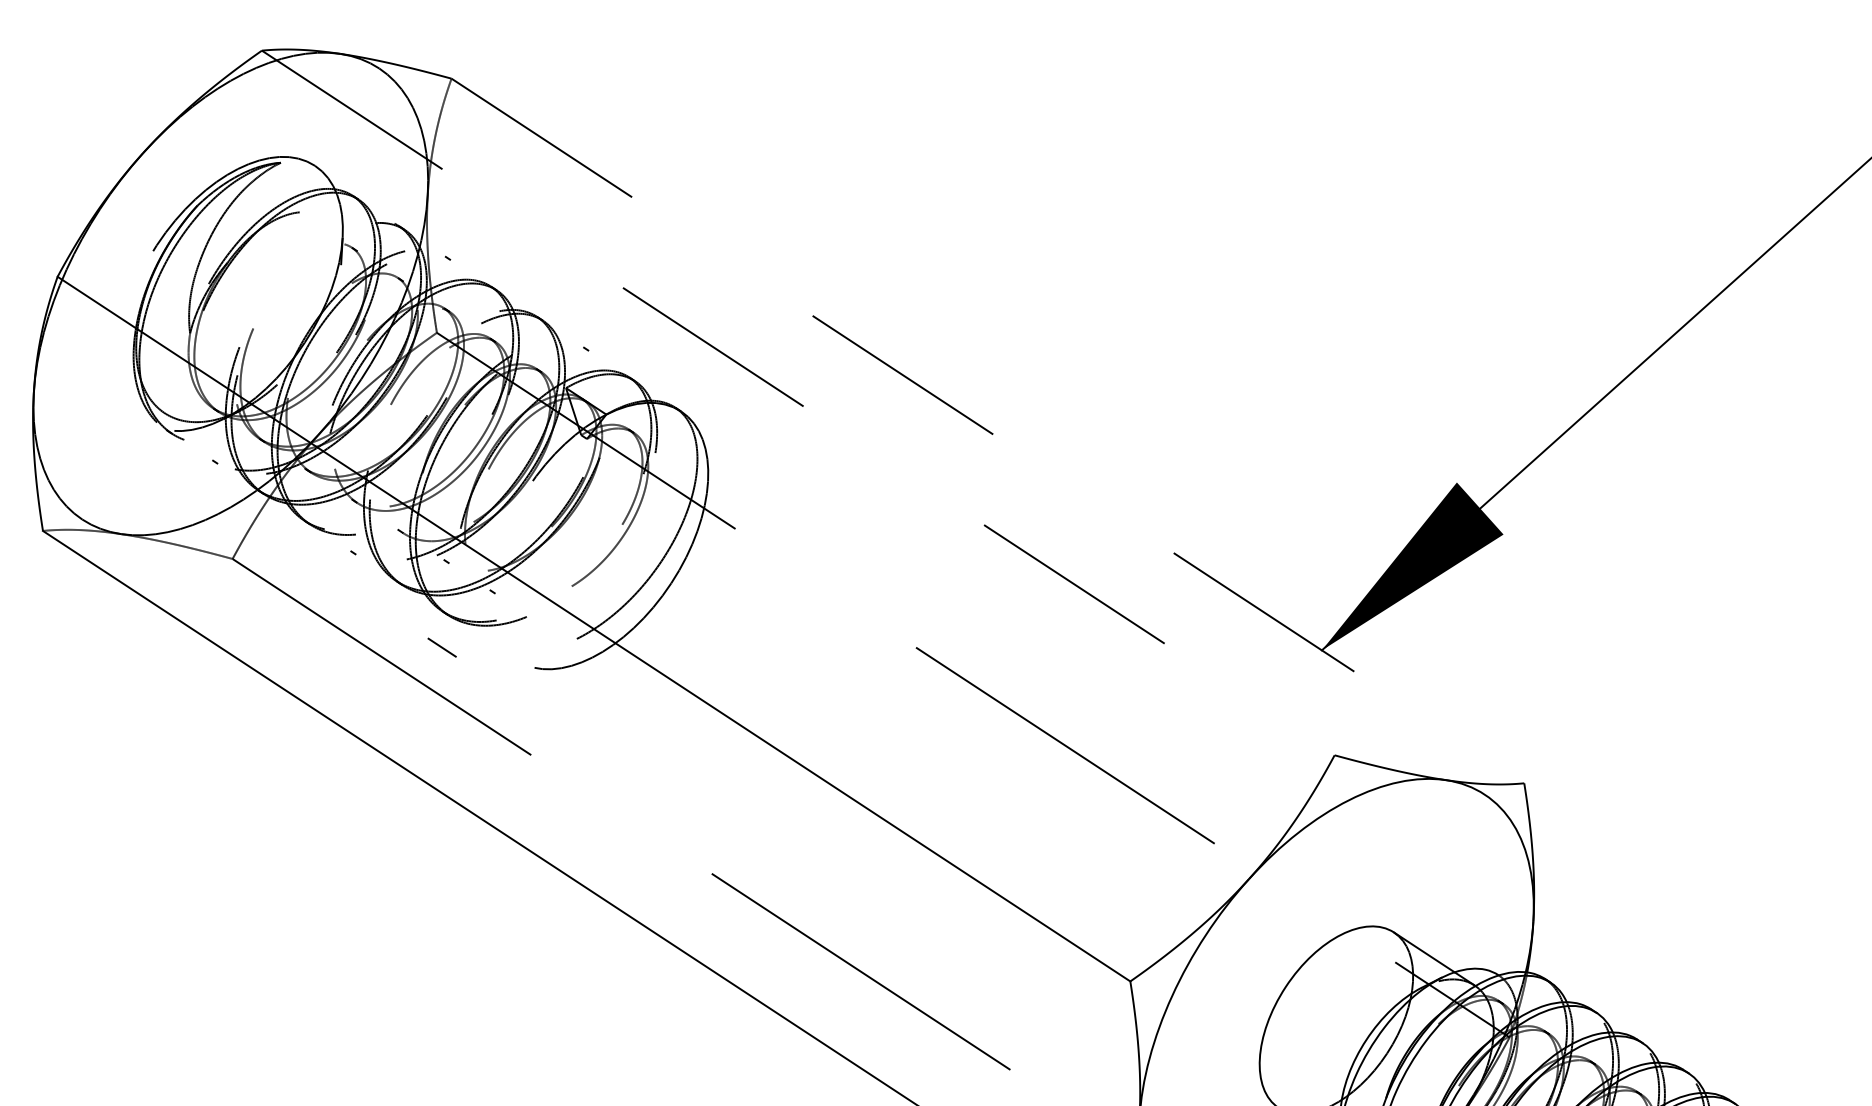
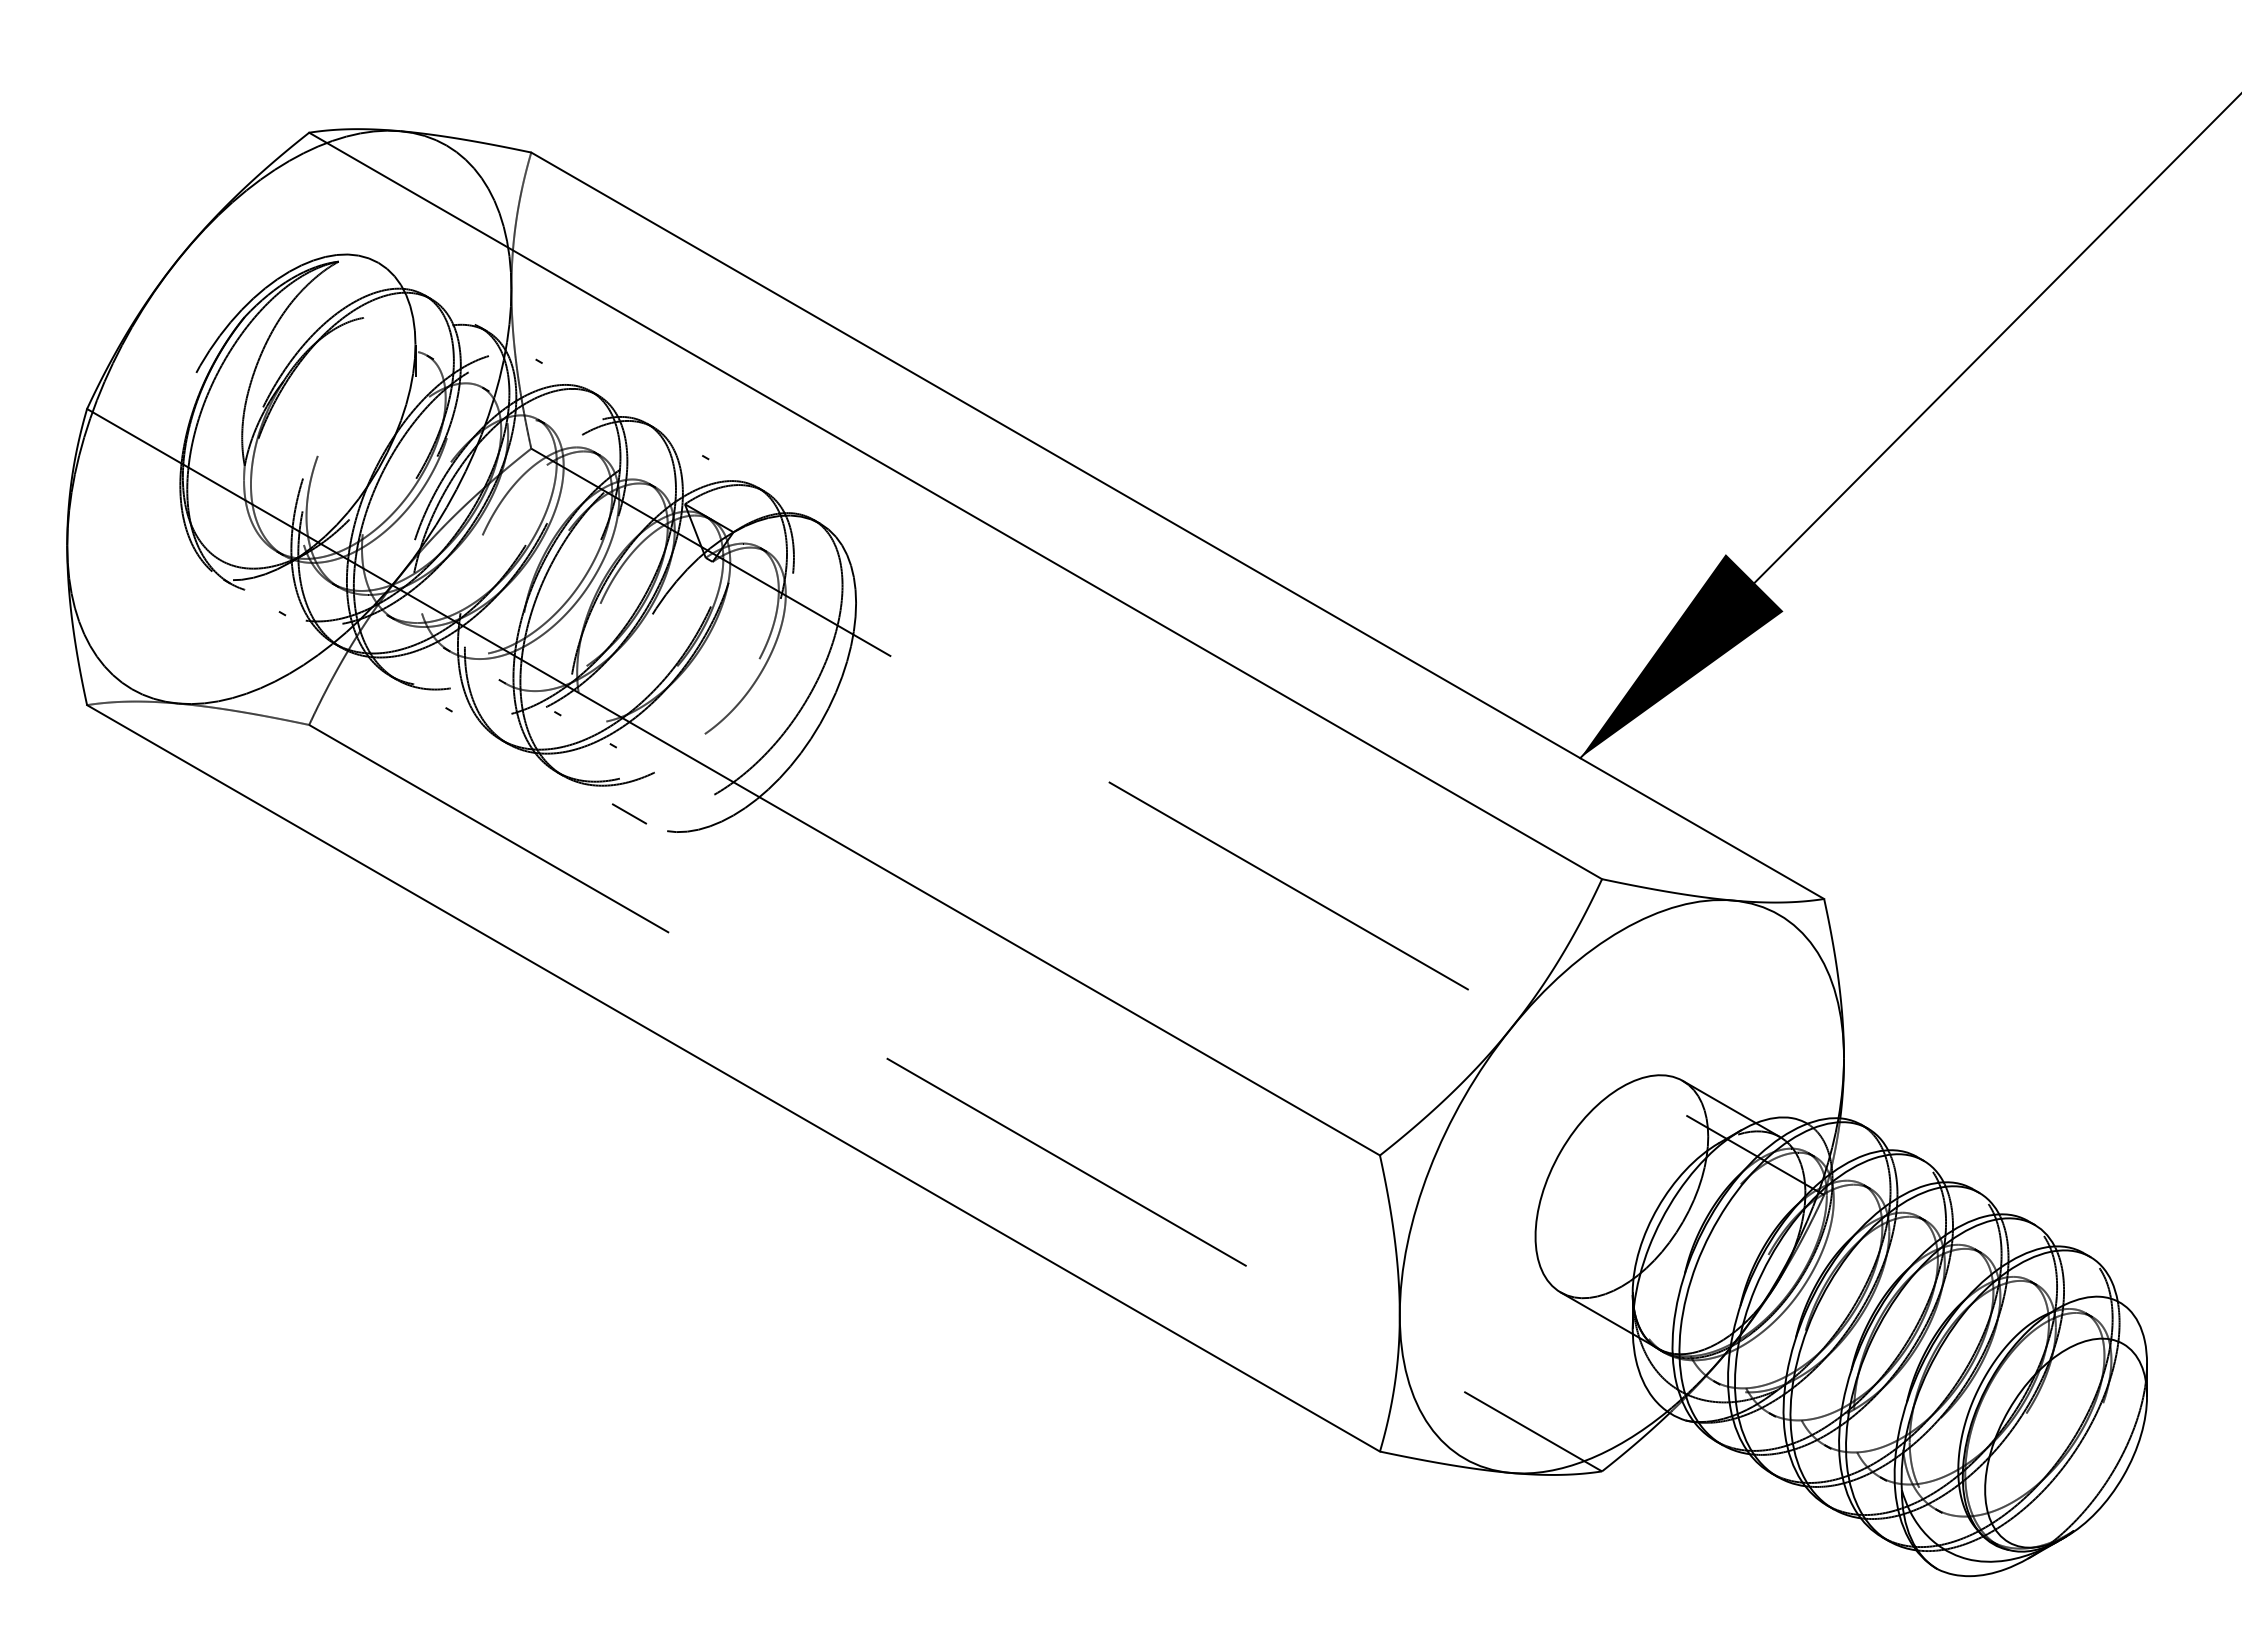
line: (799, 403) -> (956, 506), dashed -> solid
line: (988, 431) -> (1178, 526), dashed -> solid
line: (442, 647) -> (629, 813), moved

